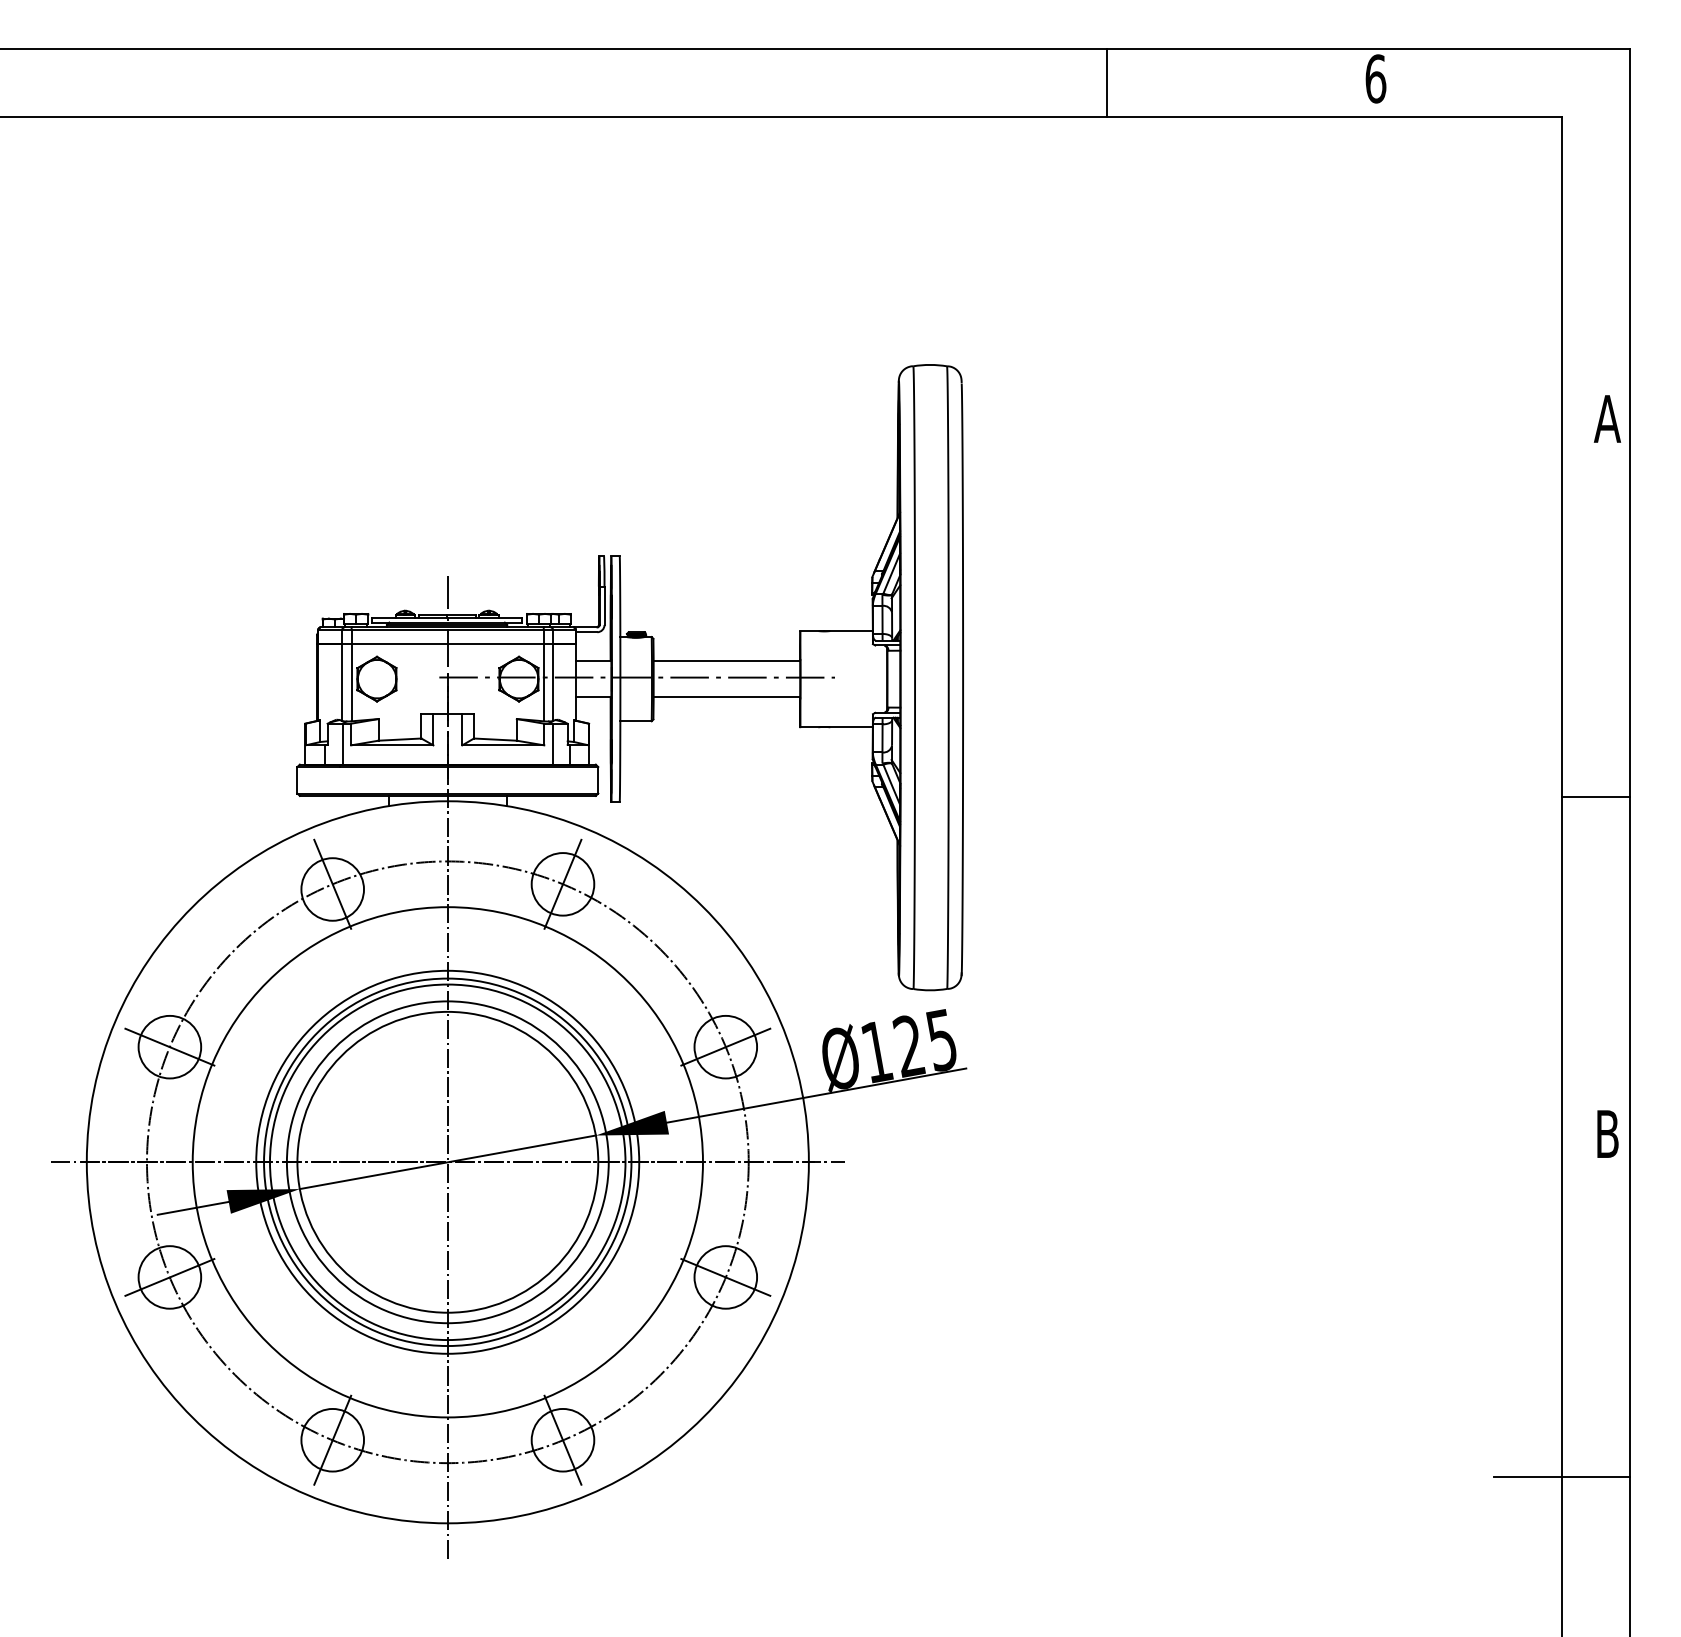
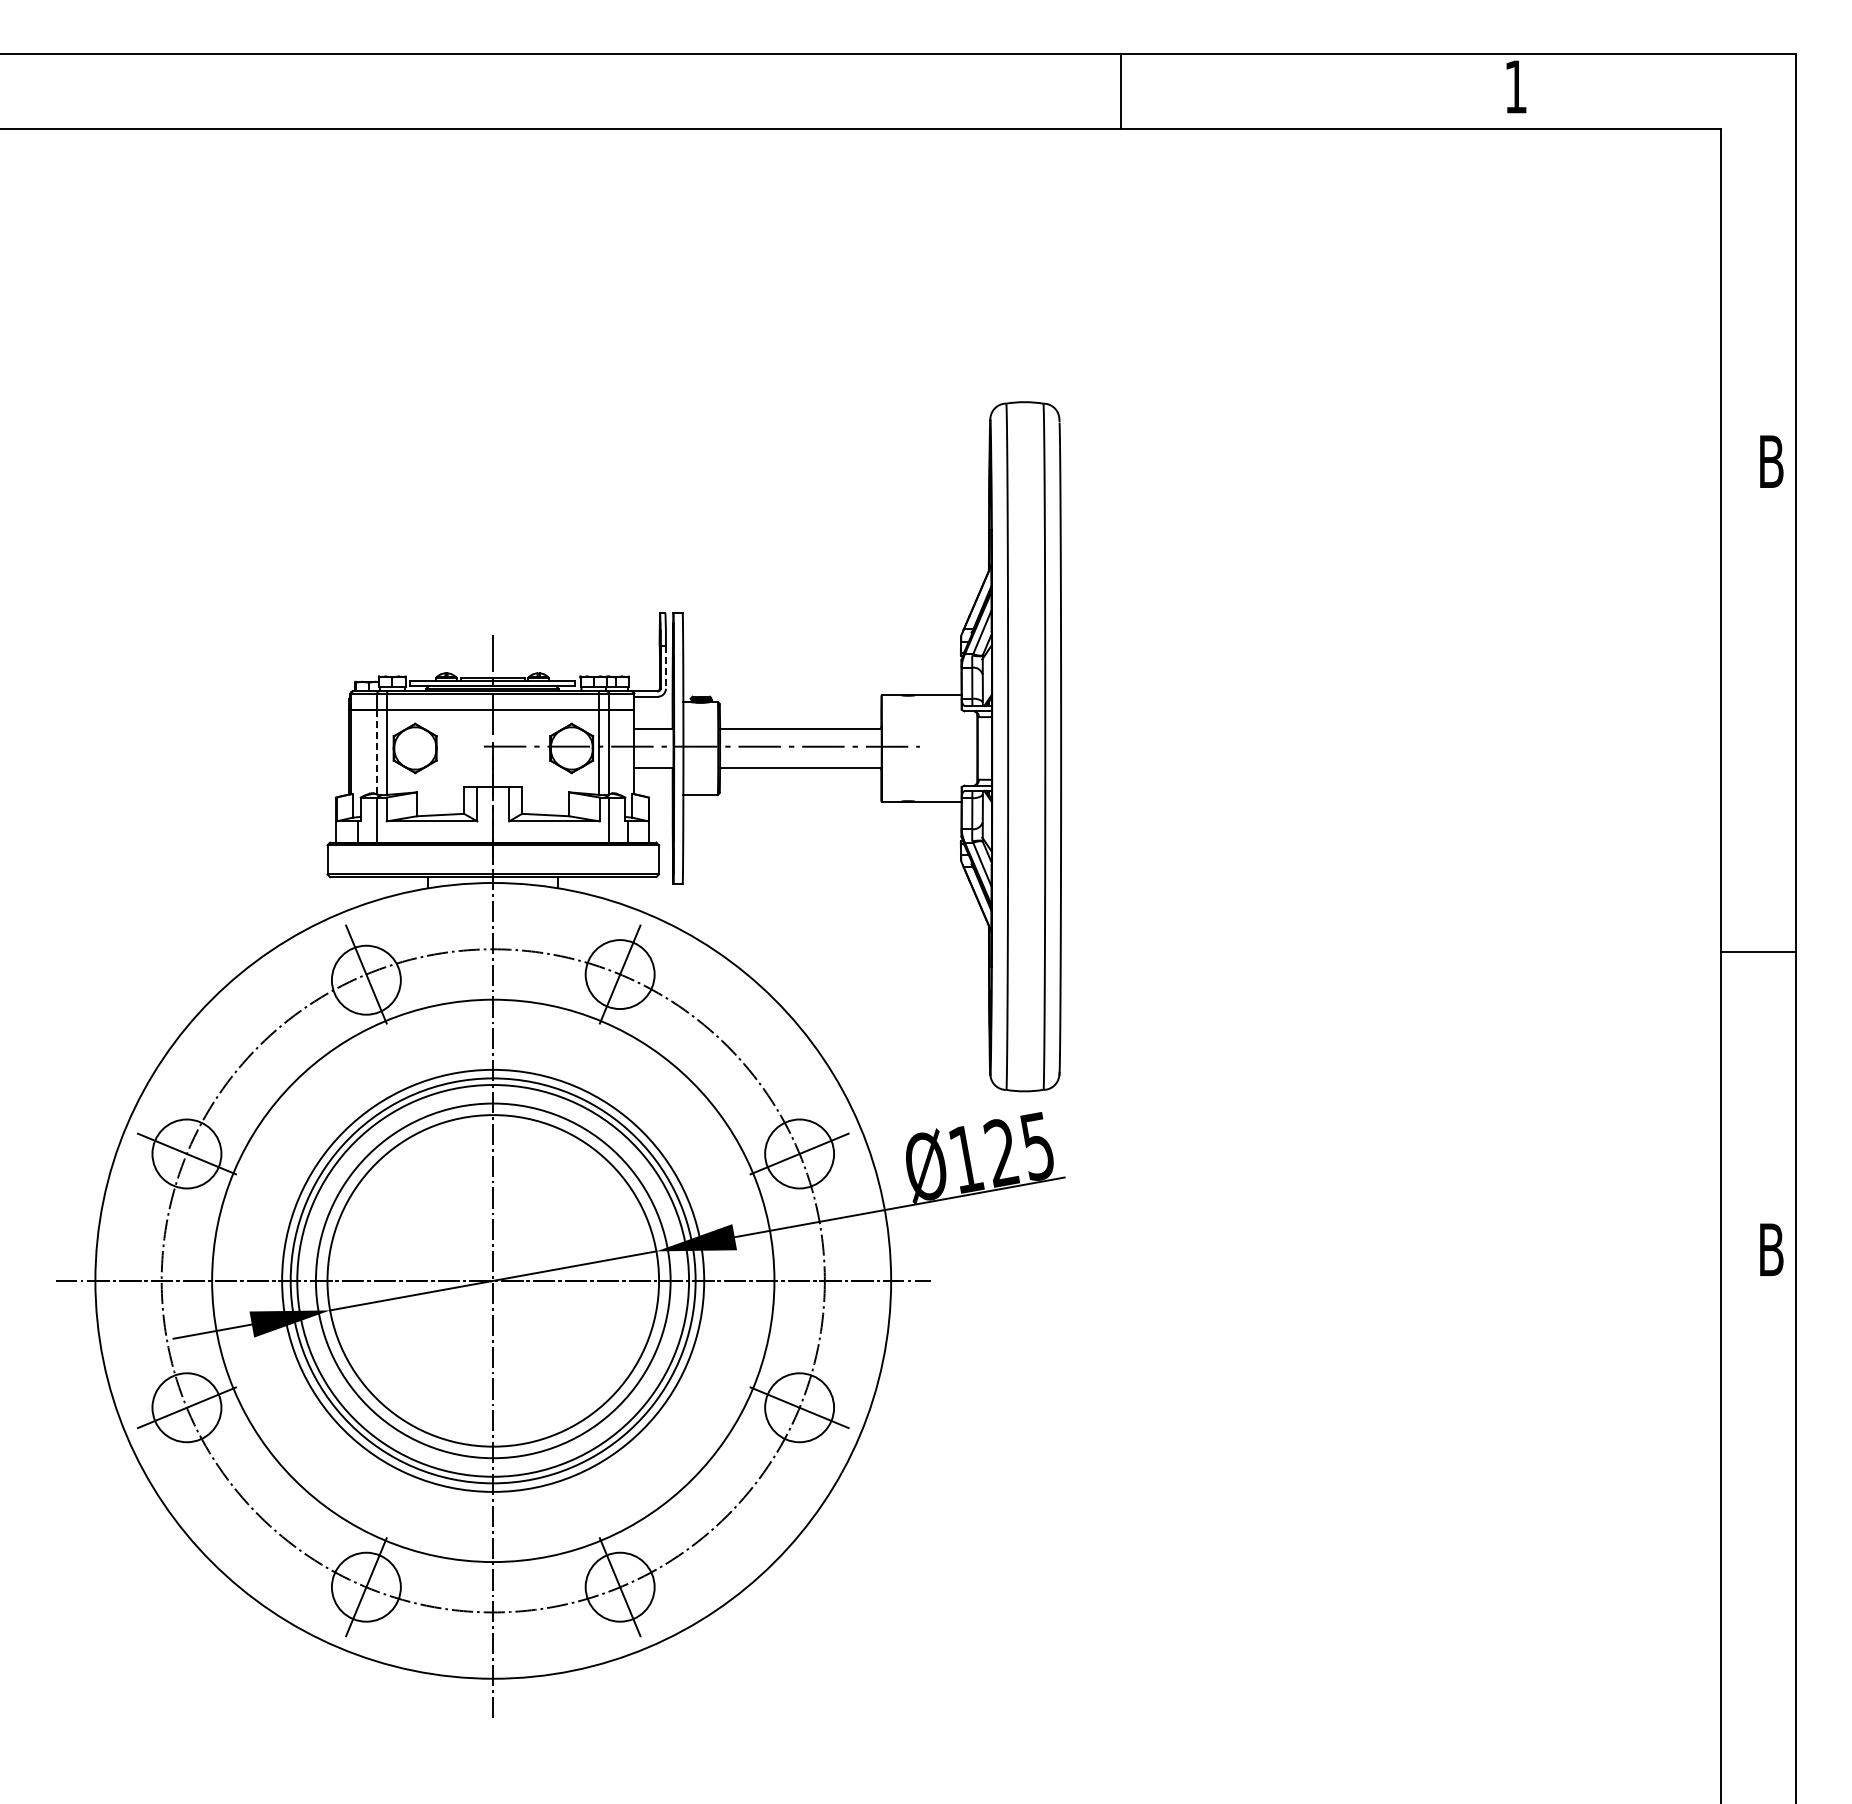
text: (1375, 78) -> (1515, 86), 6 -> 1
line: (1106, 82) -> (1121, 90), moved
text: (1607, 418) -> (1771, 461), A -> B
line: (604, 606) -> (665, 668), solid -> dashed
line: (341, 682) -> (376, 752), solid -> dashed
line: (1595, 797) -> (1758, 952), moved
line: (1562, 1476) -> (1721, 1627), removed

